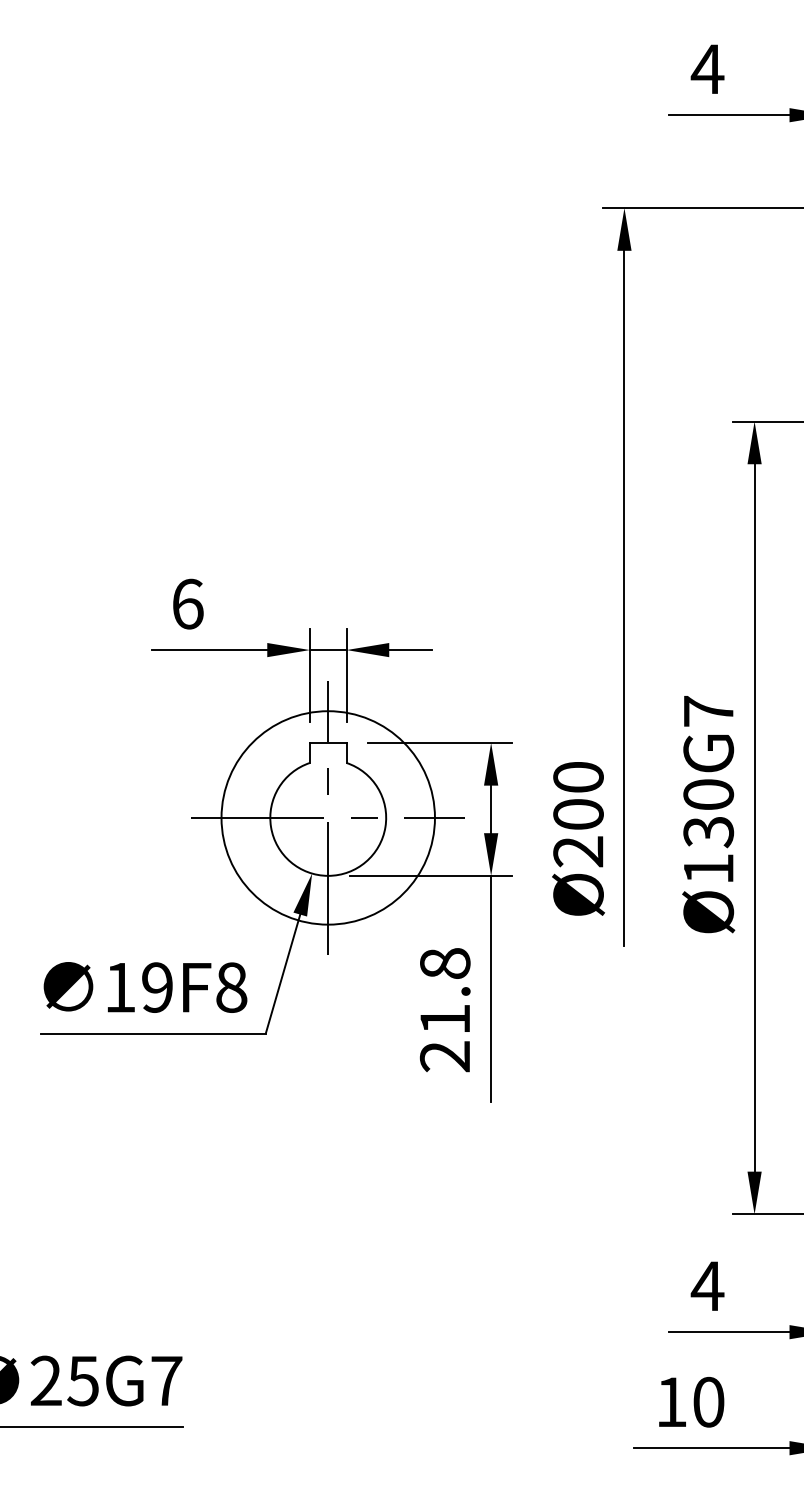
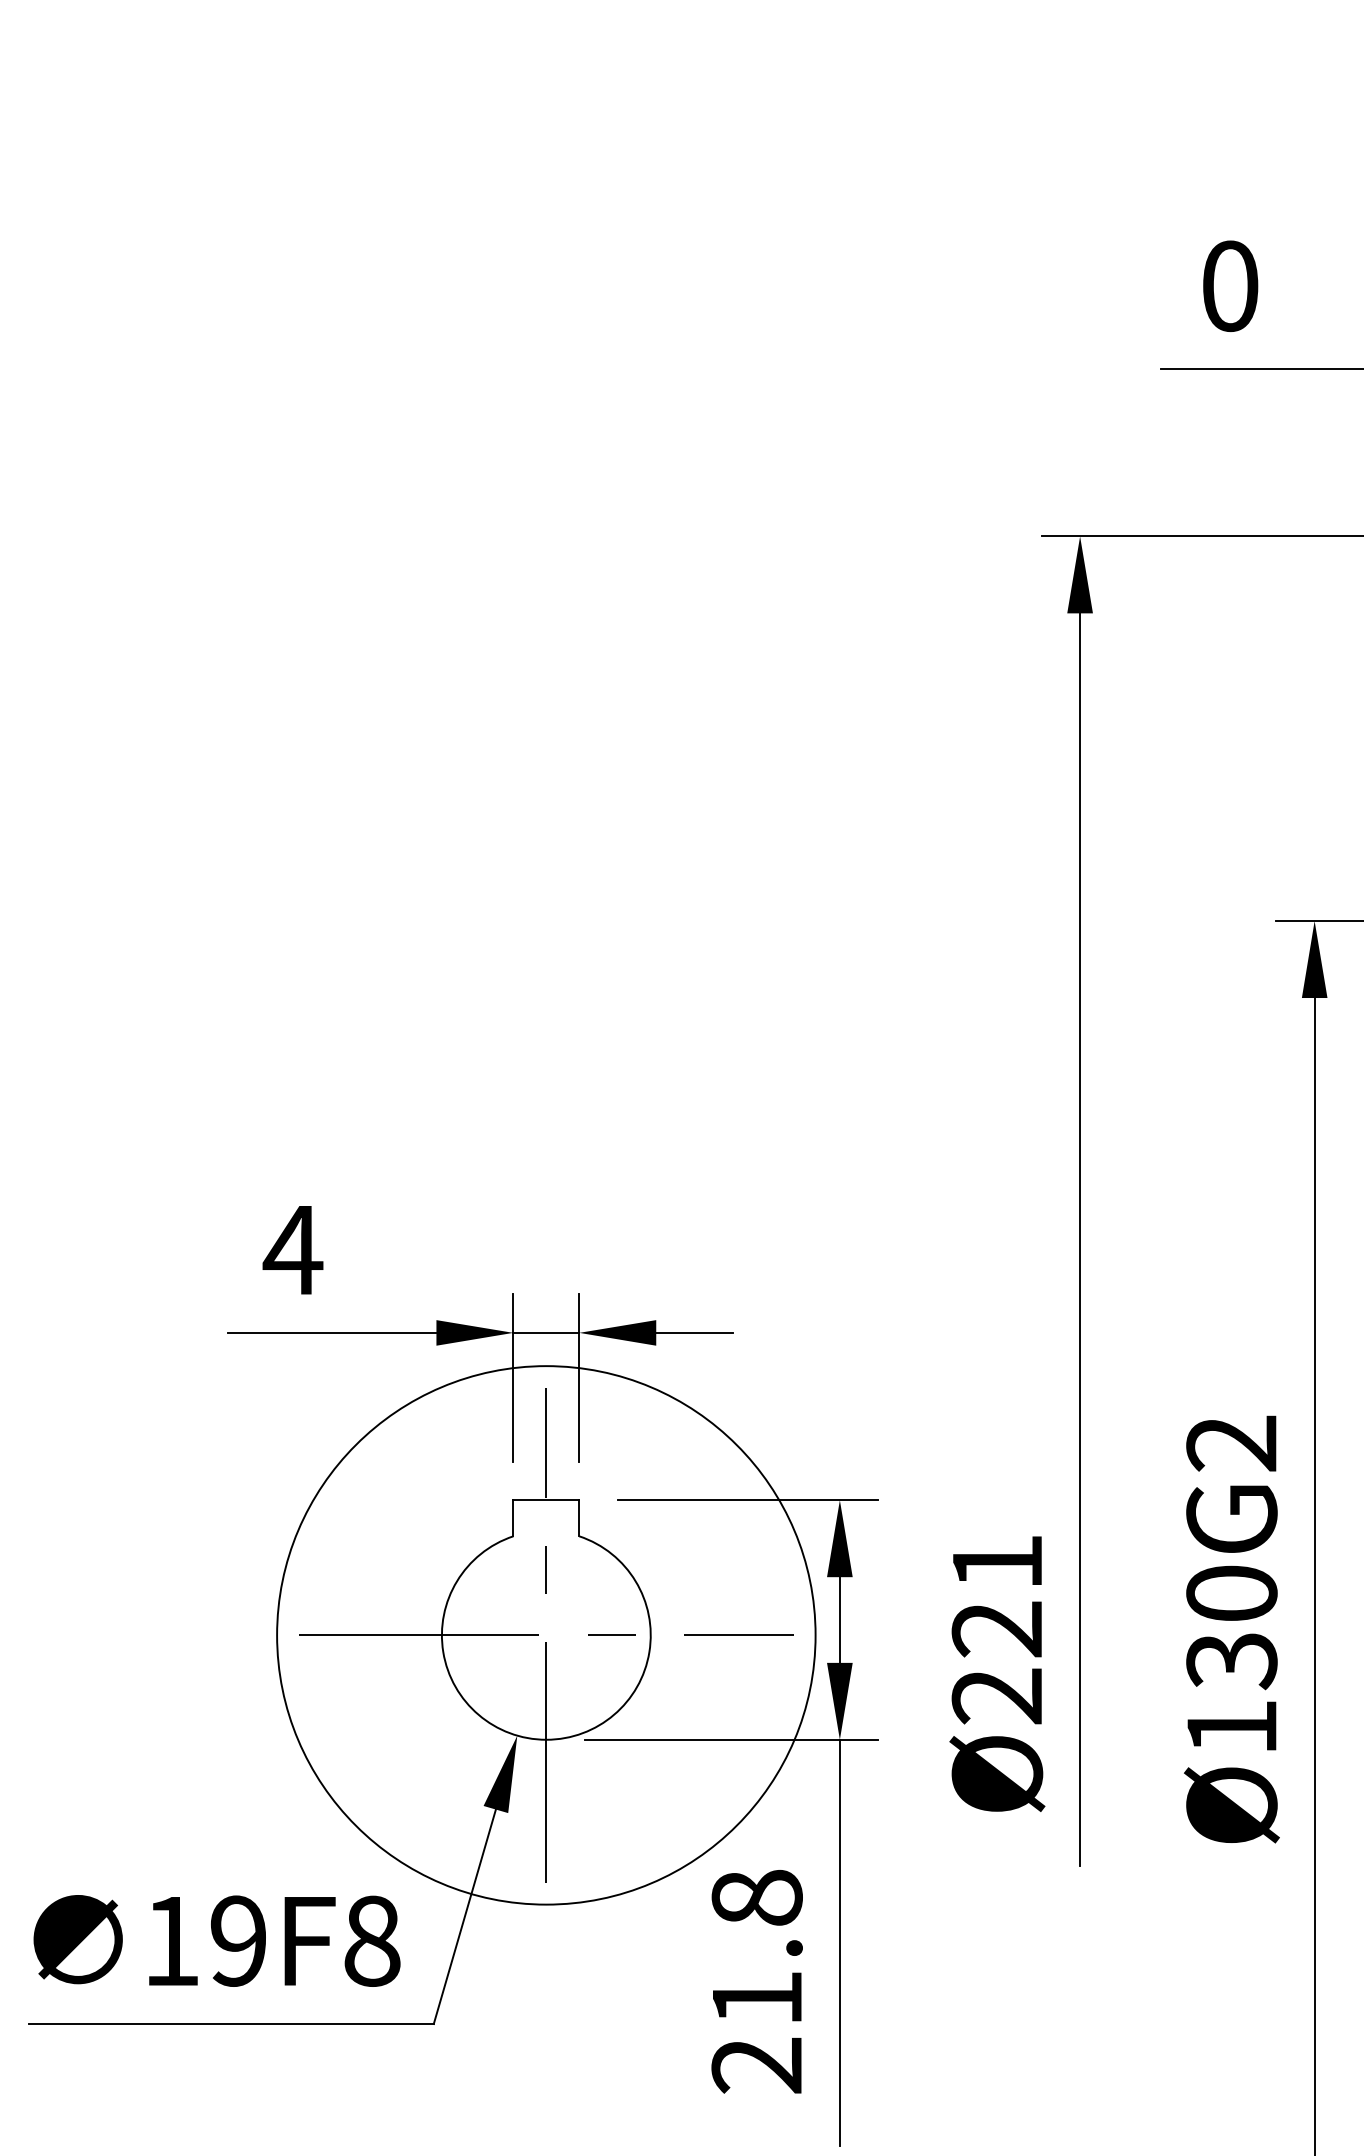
text: (707, 69) -> (1229, 286), 4 -> 0
text: (187, 603) -> (292, 1248), 6 -> 4
text: (708, 711) -> (1231, 1443), Ø130G7 -> Ø130G2
text: (578, 796) -> (997, 1596), Ø200 -> Ø221
circle: (327, 817) -> (544, 1634), size x1.4

